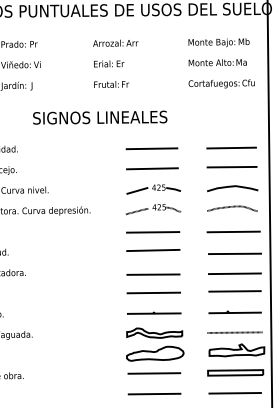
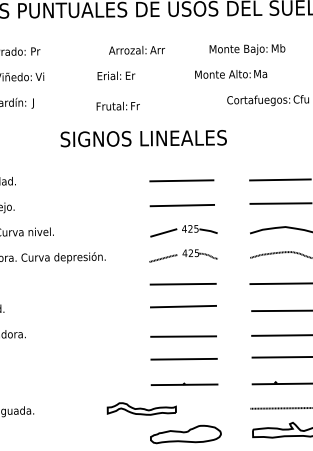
text: (218, 42) -> (246, 49), moved
text: (217, 62) -> (230, 74), moved
text: (109, 63) -> (116, 75), moved
text: (111, 84) -> (118, 106), moved
text: (100, 117) -> (144, 138), moved
part: (154, 332) -> (141, 408), moved

